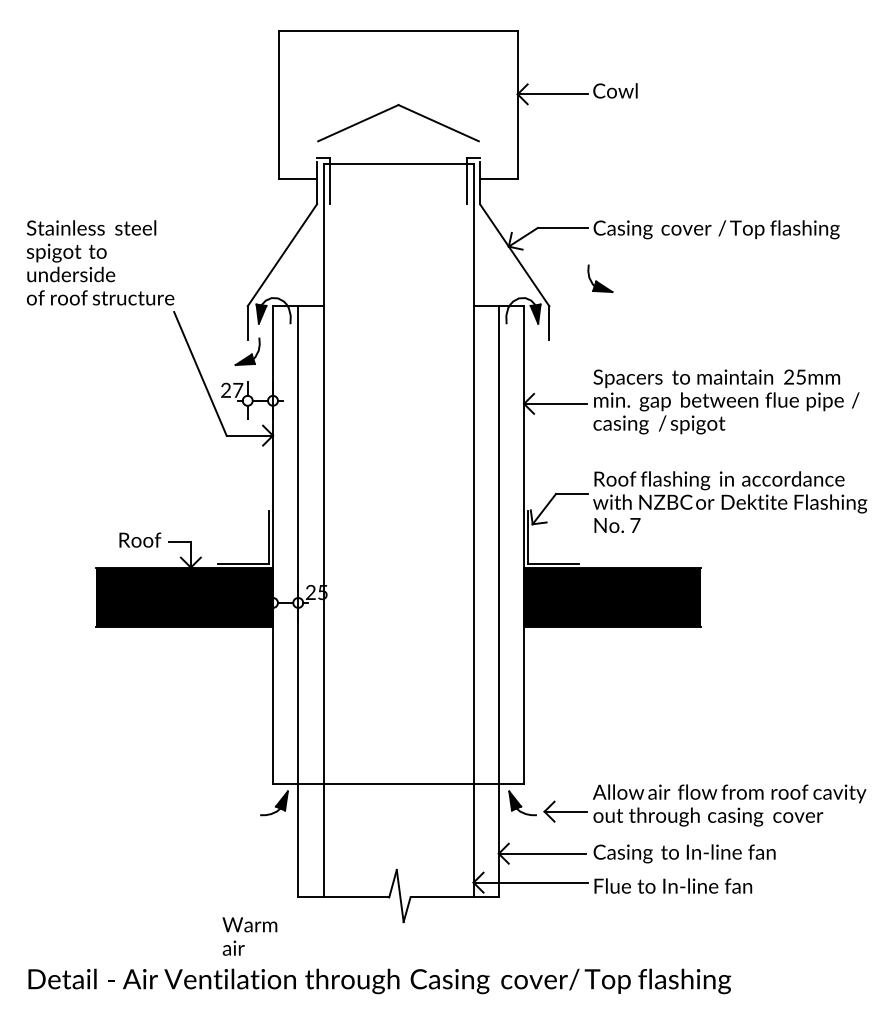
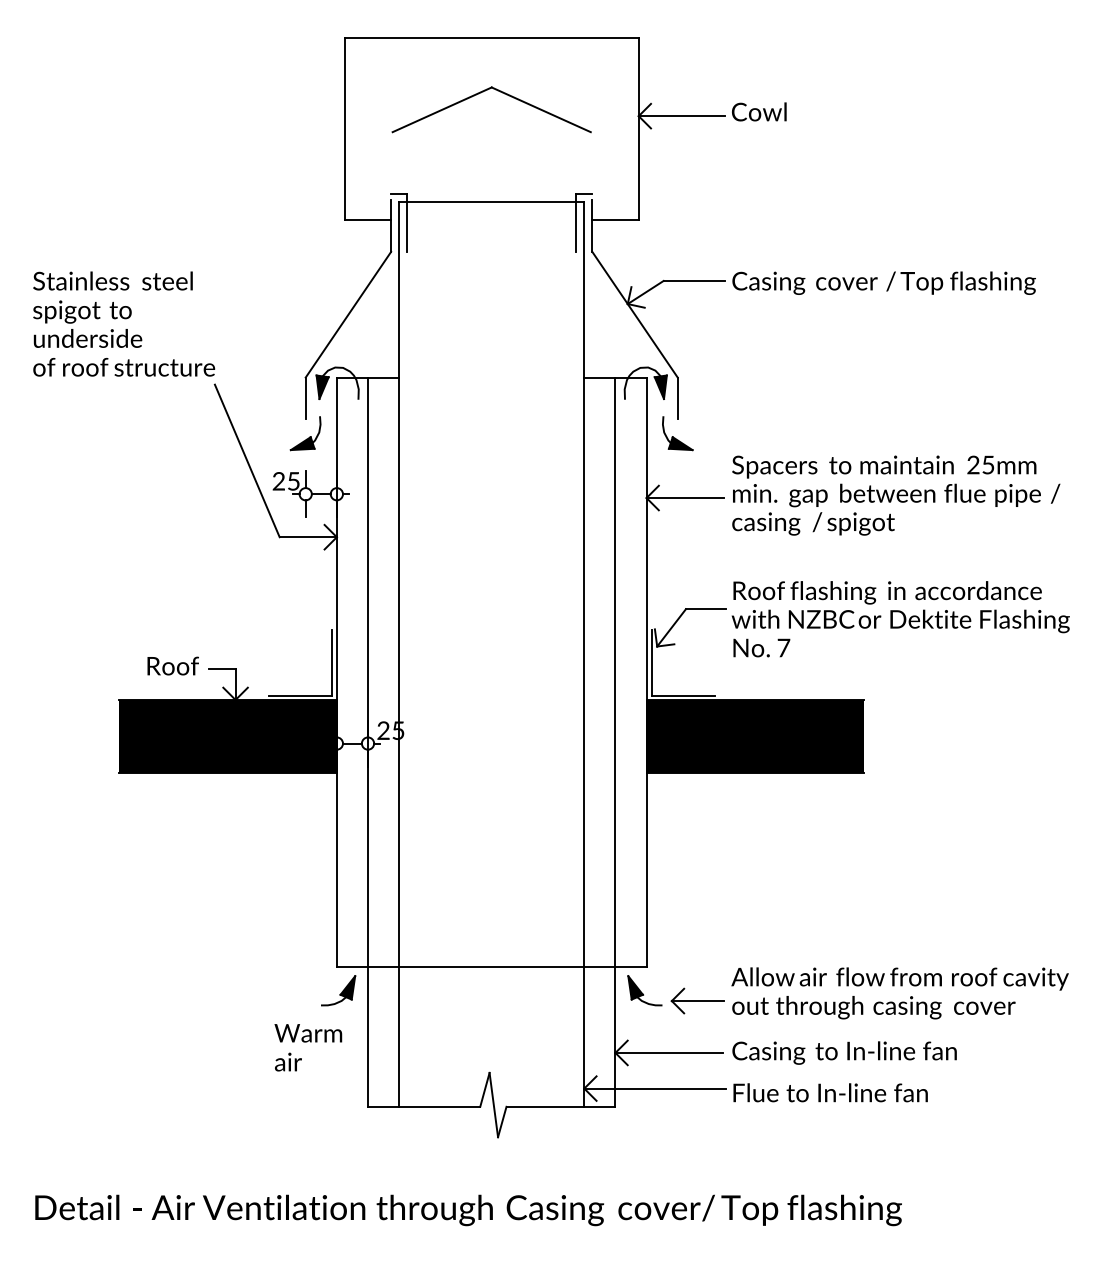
part: (391, 109) -> (483, 92), moved
part: (600, 278) -> (677, 433), moved
text: (238, 390) -> (294, 481), 27 -> 25
text: (249, 936) -> (307, 1047), moved

